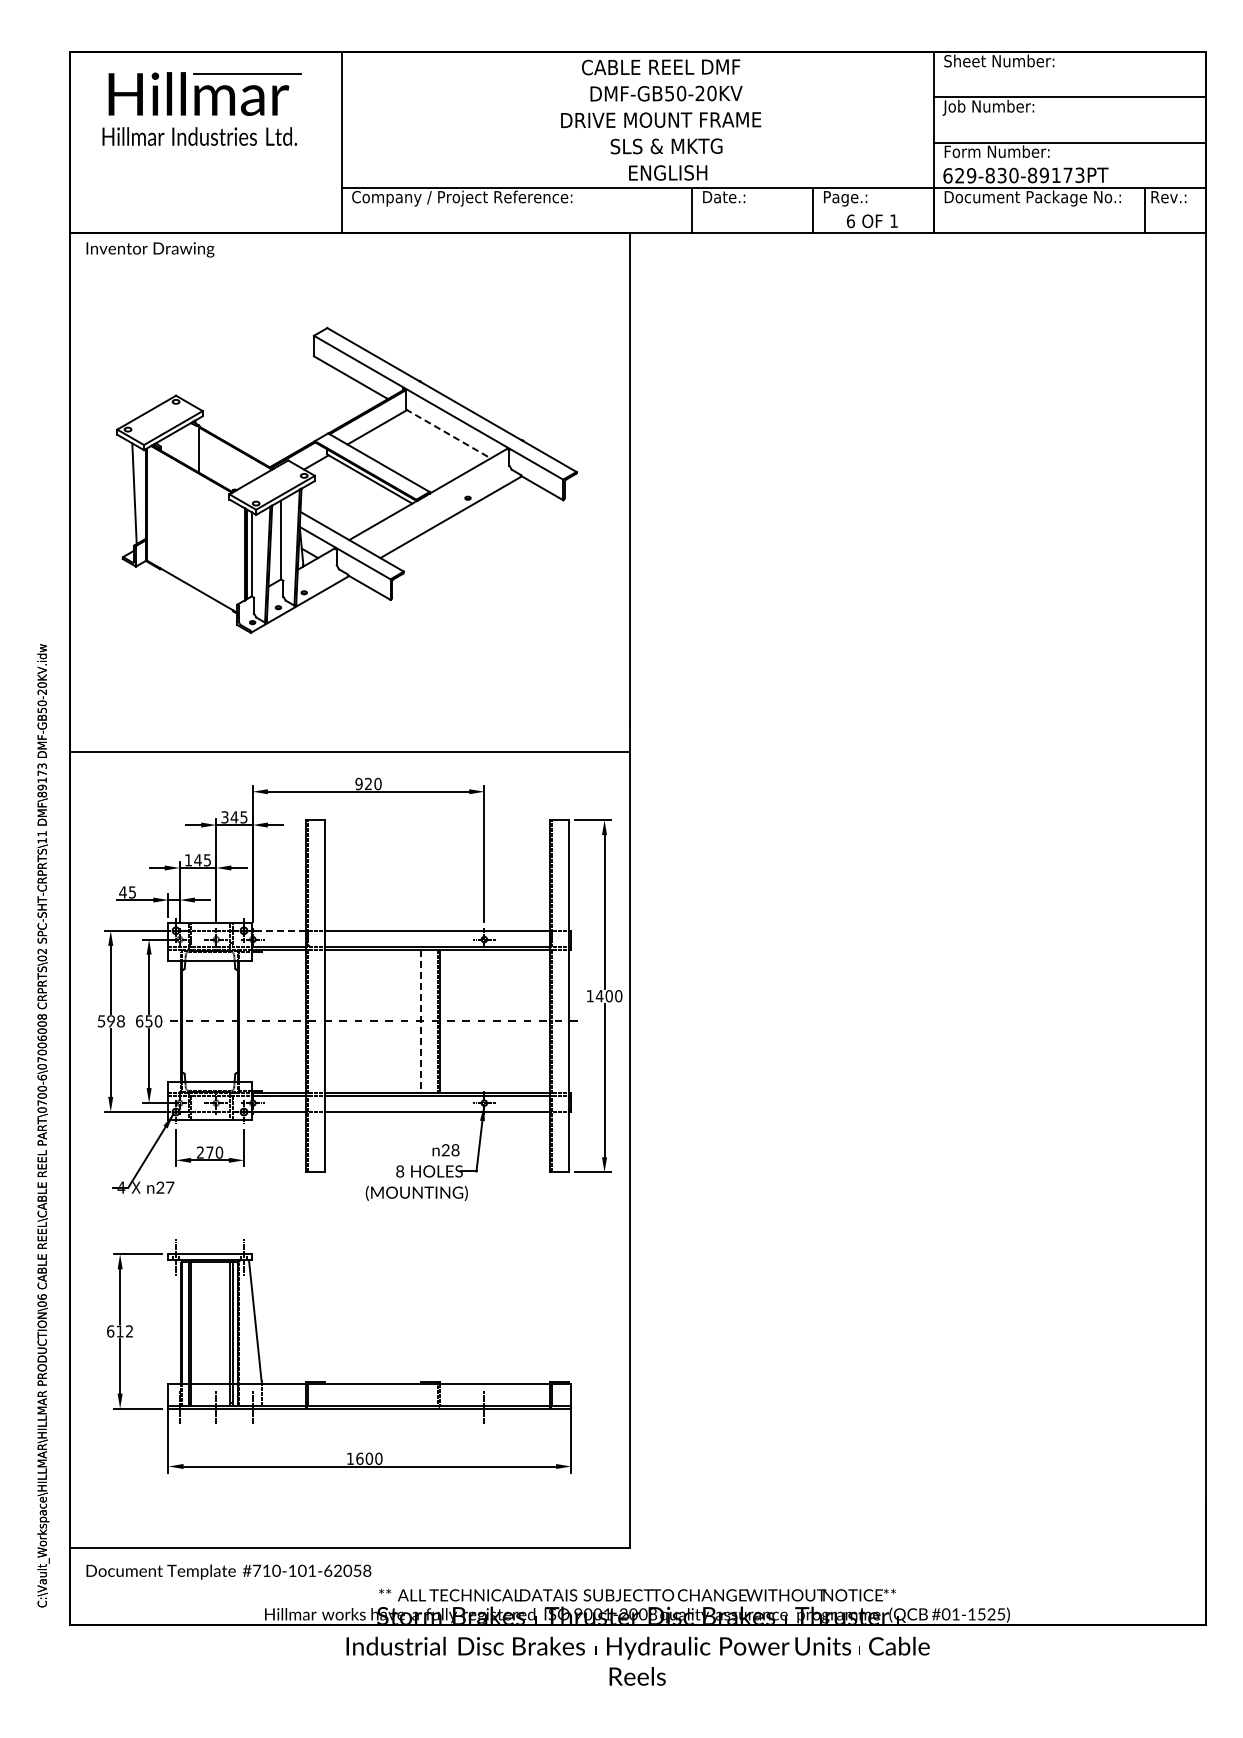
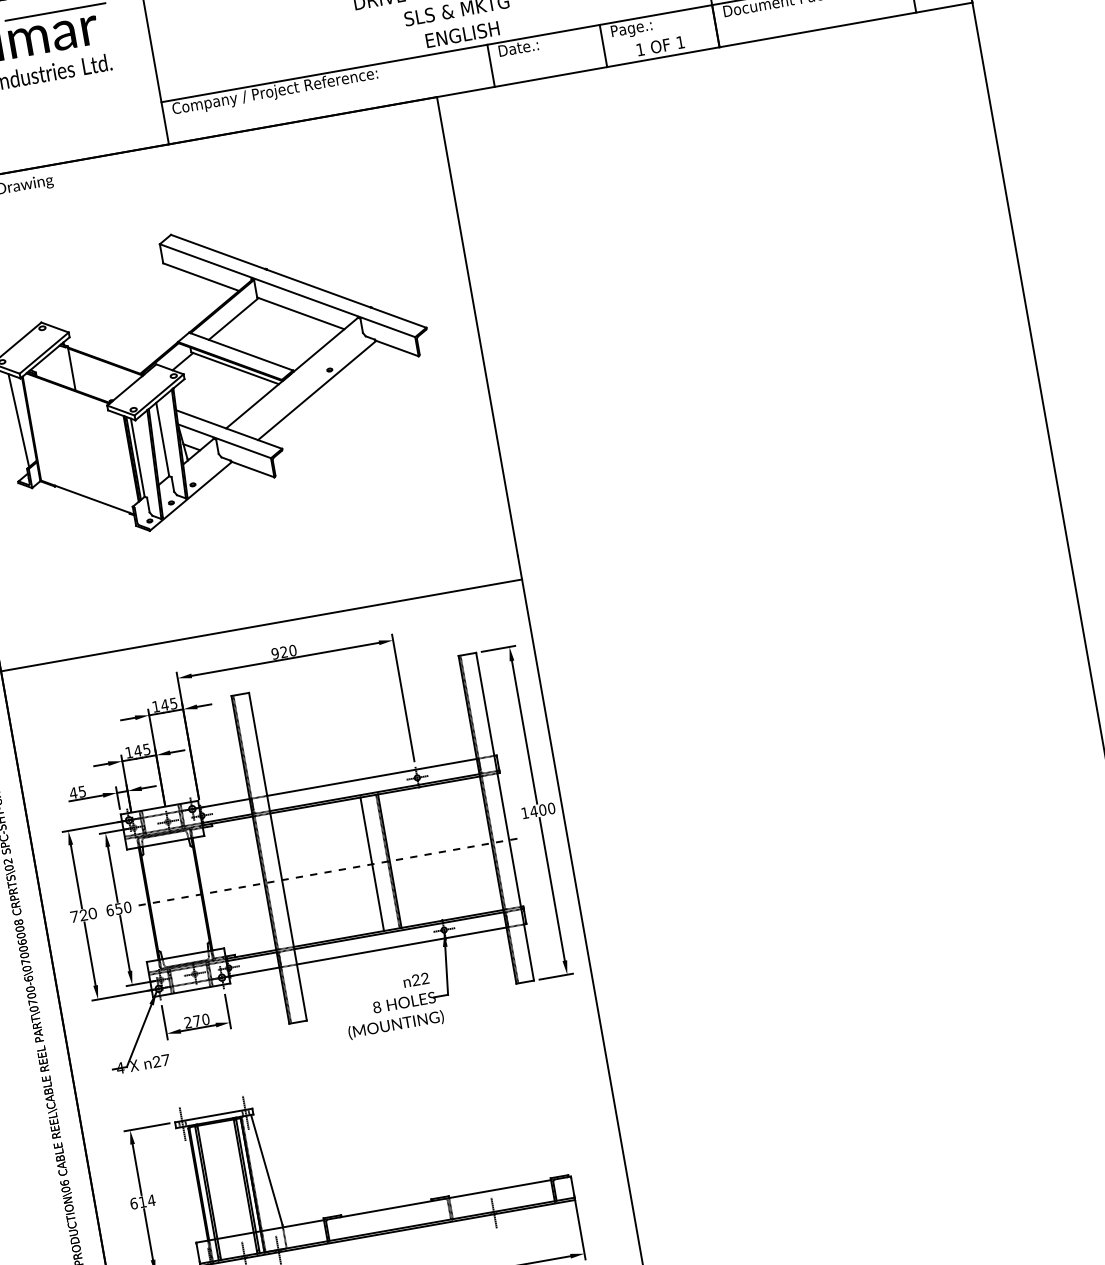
text: (850, 221) -> (640, 49), 6 -> 1
line: (448, 434) -> (301, 313), dashed -> solid
text: (224, 817) -> (155, 706), 345 -> 145
line: (278, 930) -> (224, 803), dashed -> solid
text: (111, 1021) -> (83, 915), 598 -> 720
line: (421, 1021) -> (372, 864), dashed -> solid
text: (455, 1150) -> (425, 978), 28 -> 22
text: (129, 1331) -> (151, 1200), 612 -> 614

